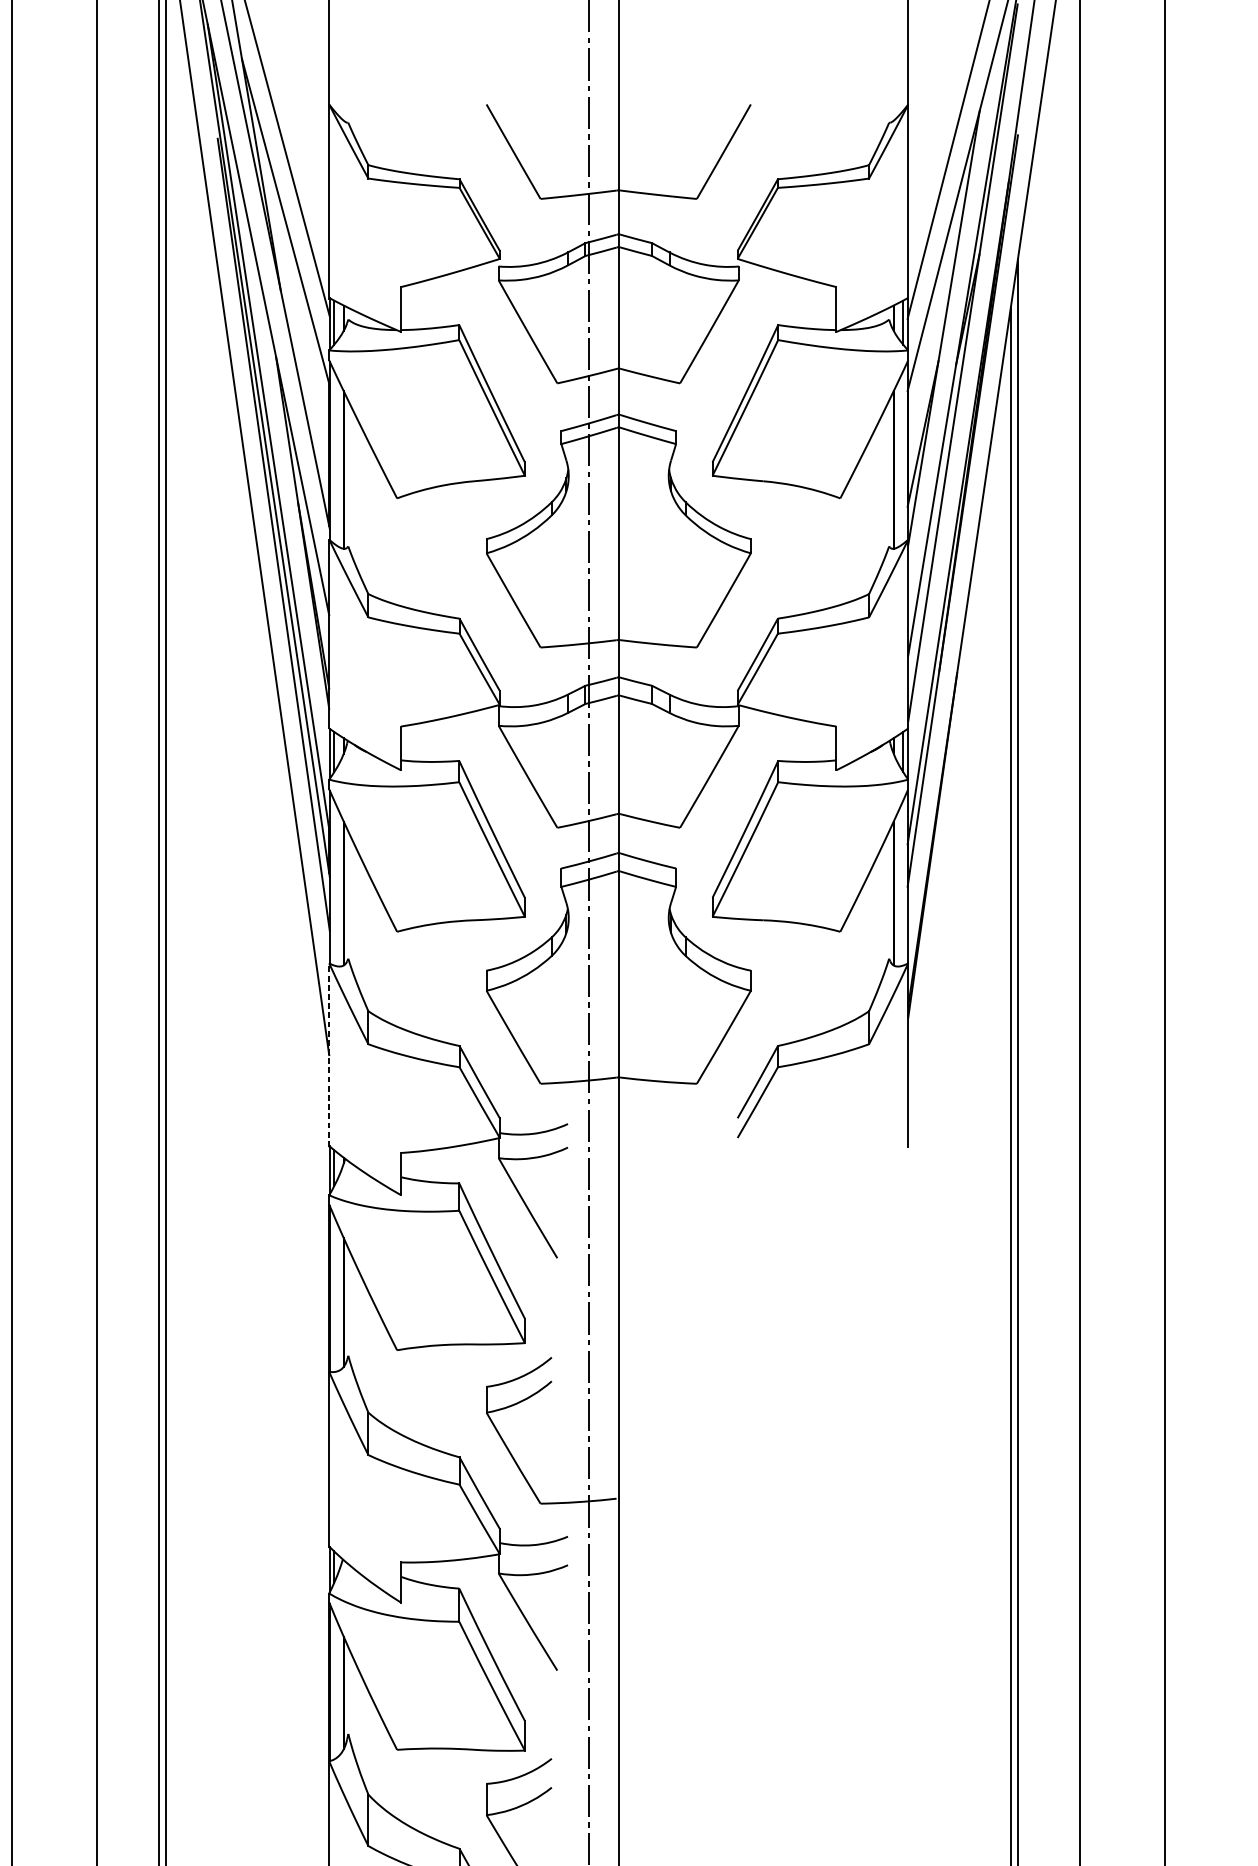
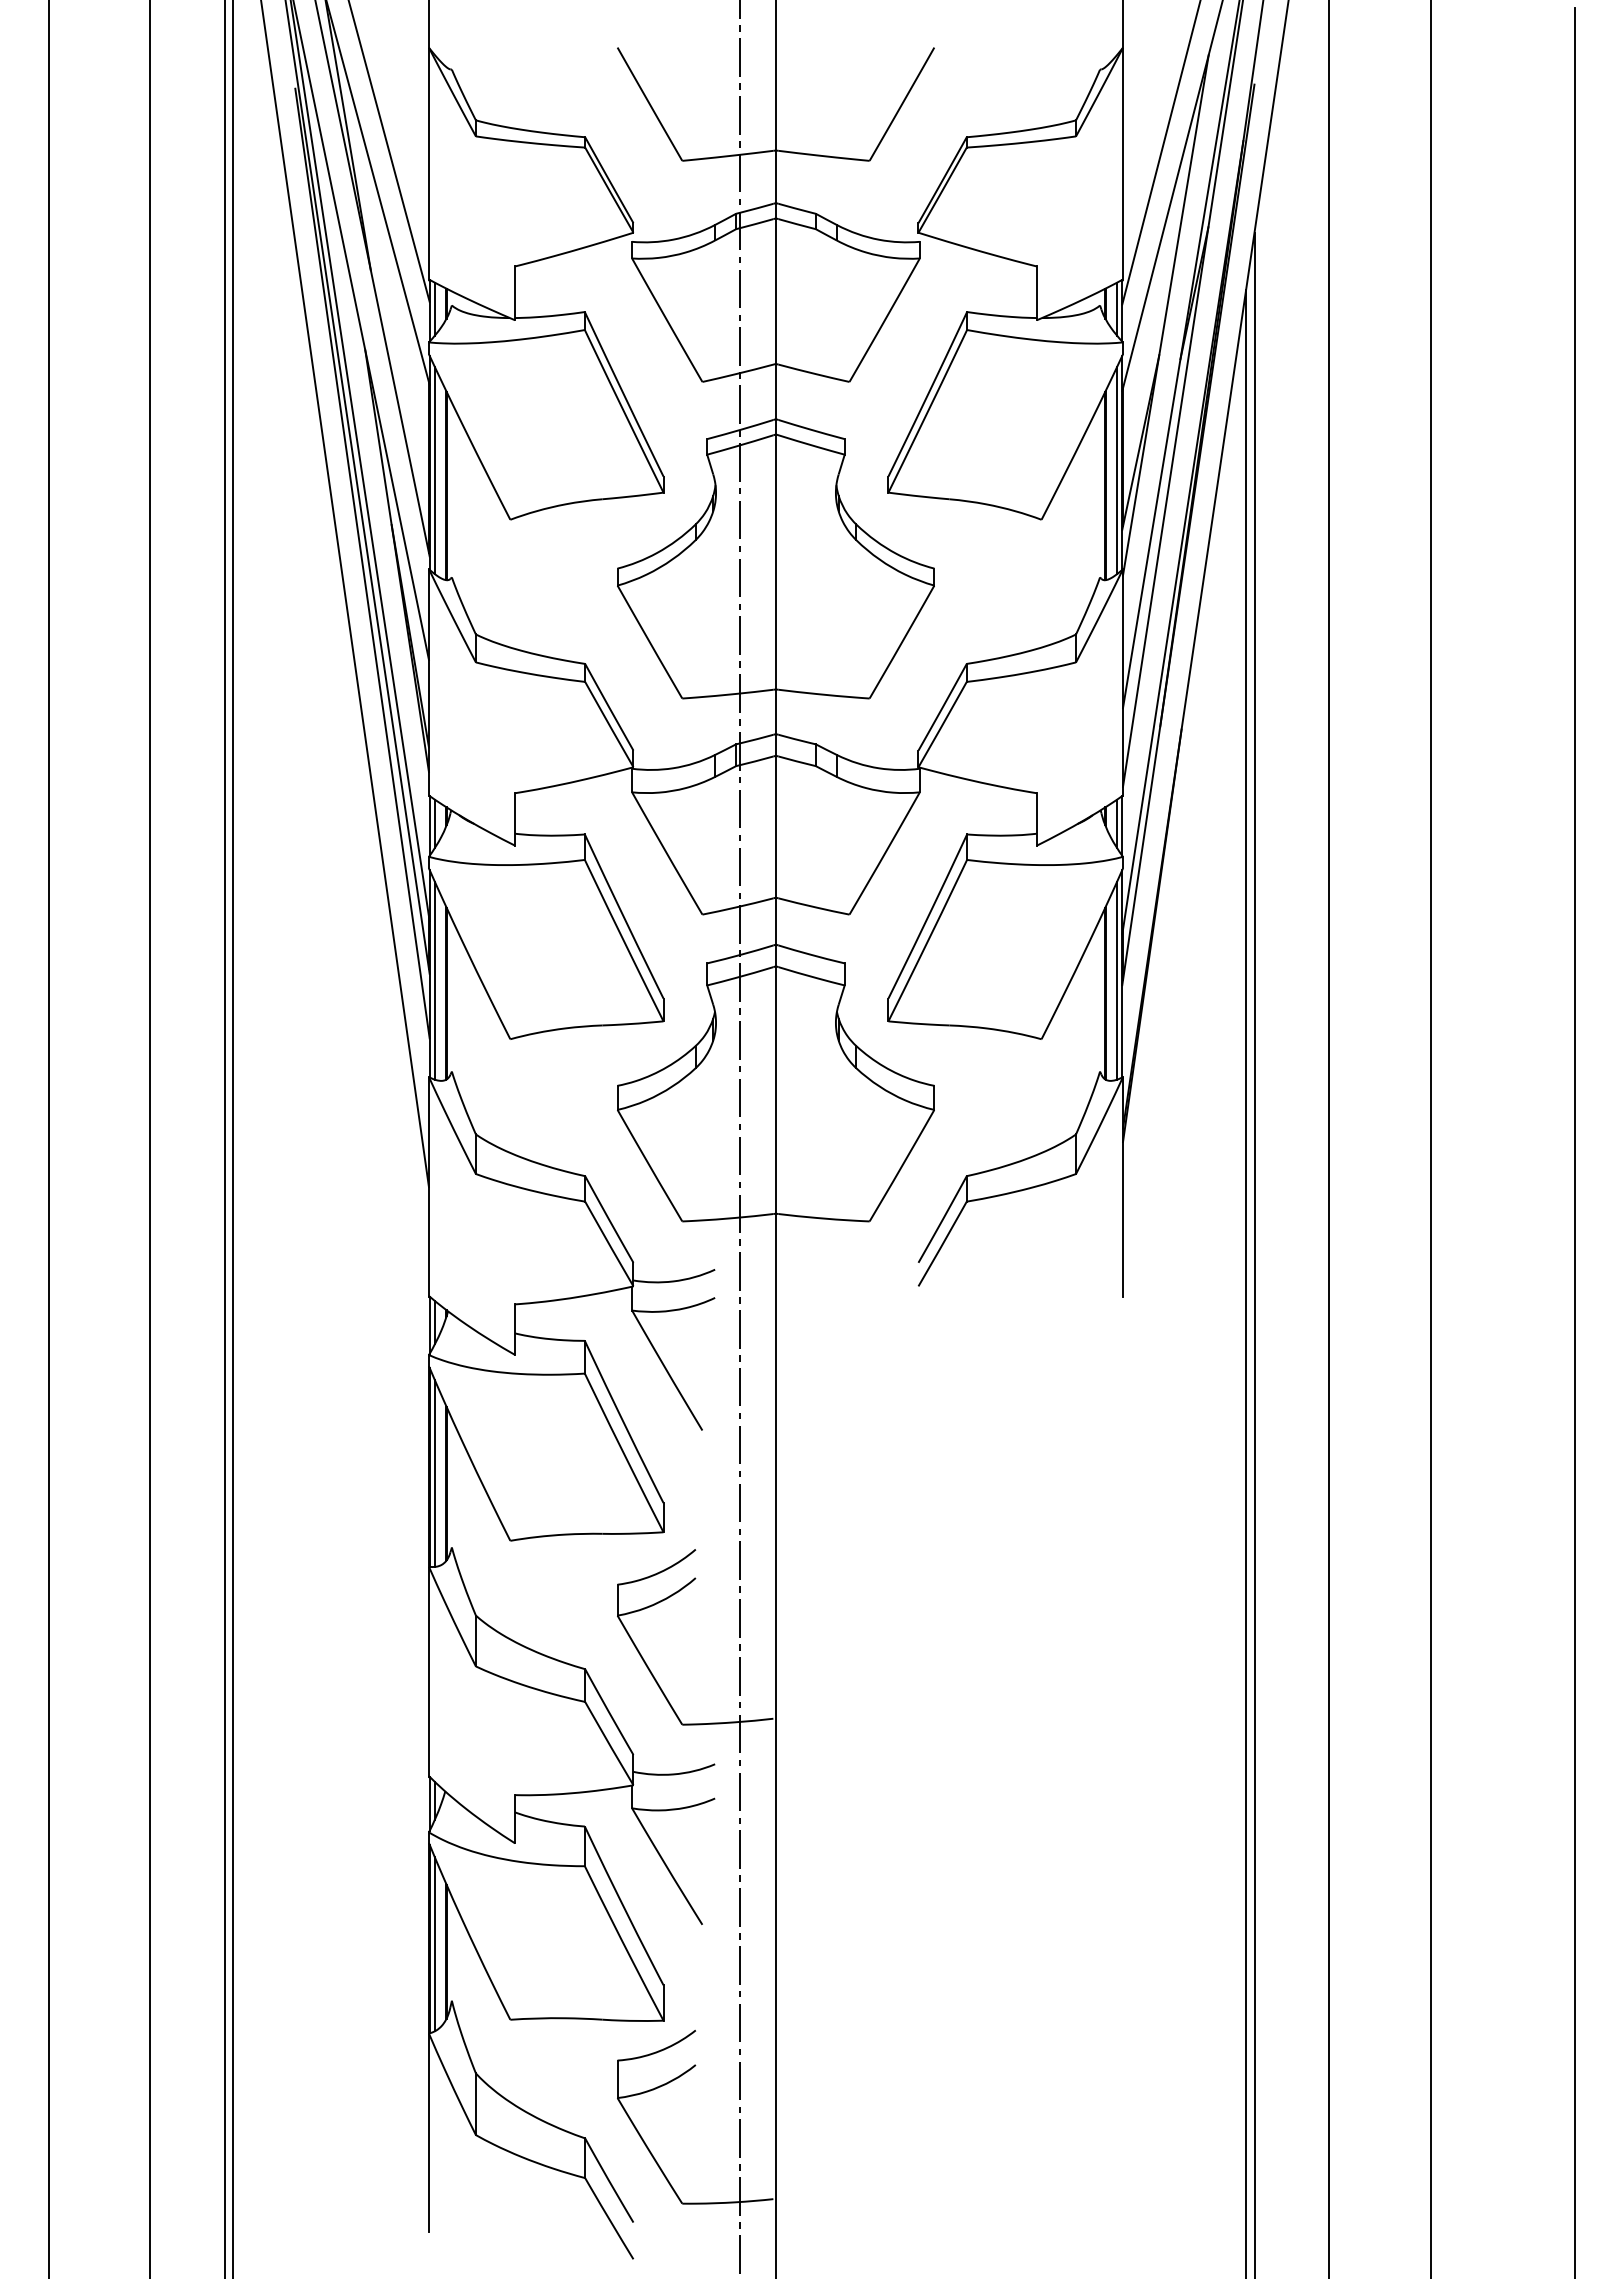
line: (333, 457) -> (434, 470), added
line: (903, 457) -> (1117, 470), added
line: (333, 882) -> (434, 980), added
line: (903, 882) -> (1117, 980), added
line: (328, 1054) -> (428, 1186), dashed -> solid
line: (333, 1294) -> (434, 1473), added
line: (333, 1687) -> (434, 1944), added

